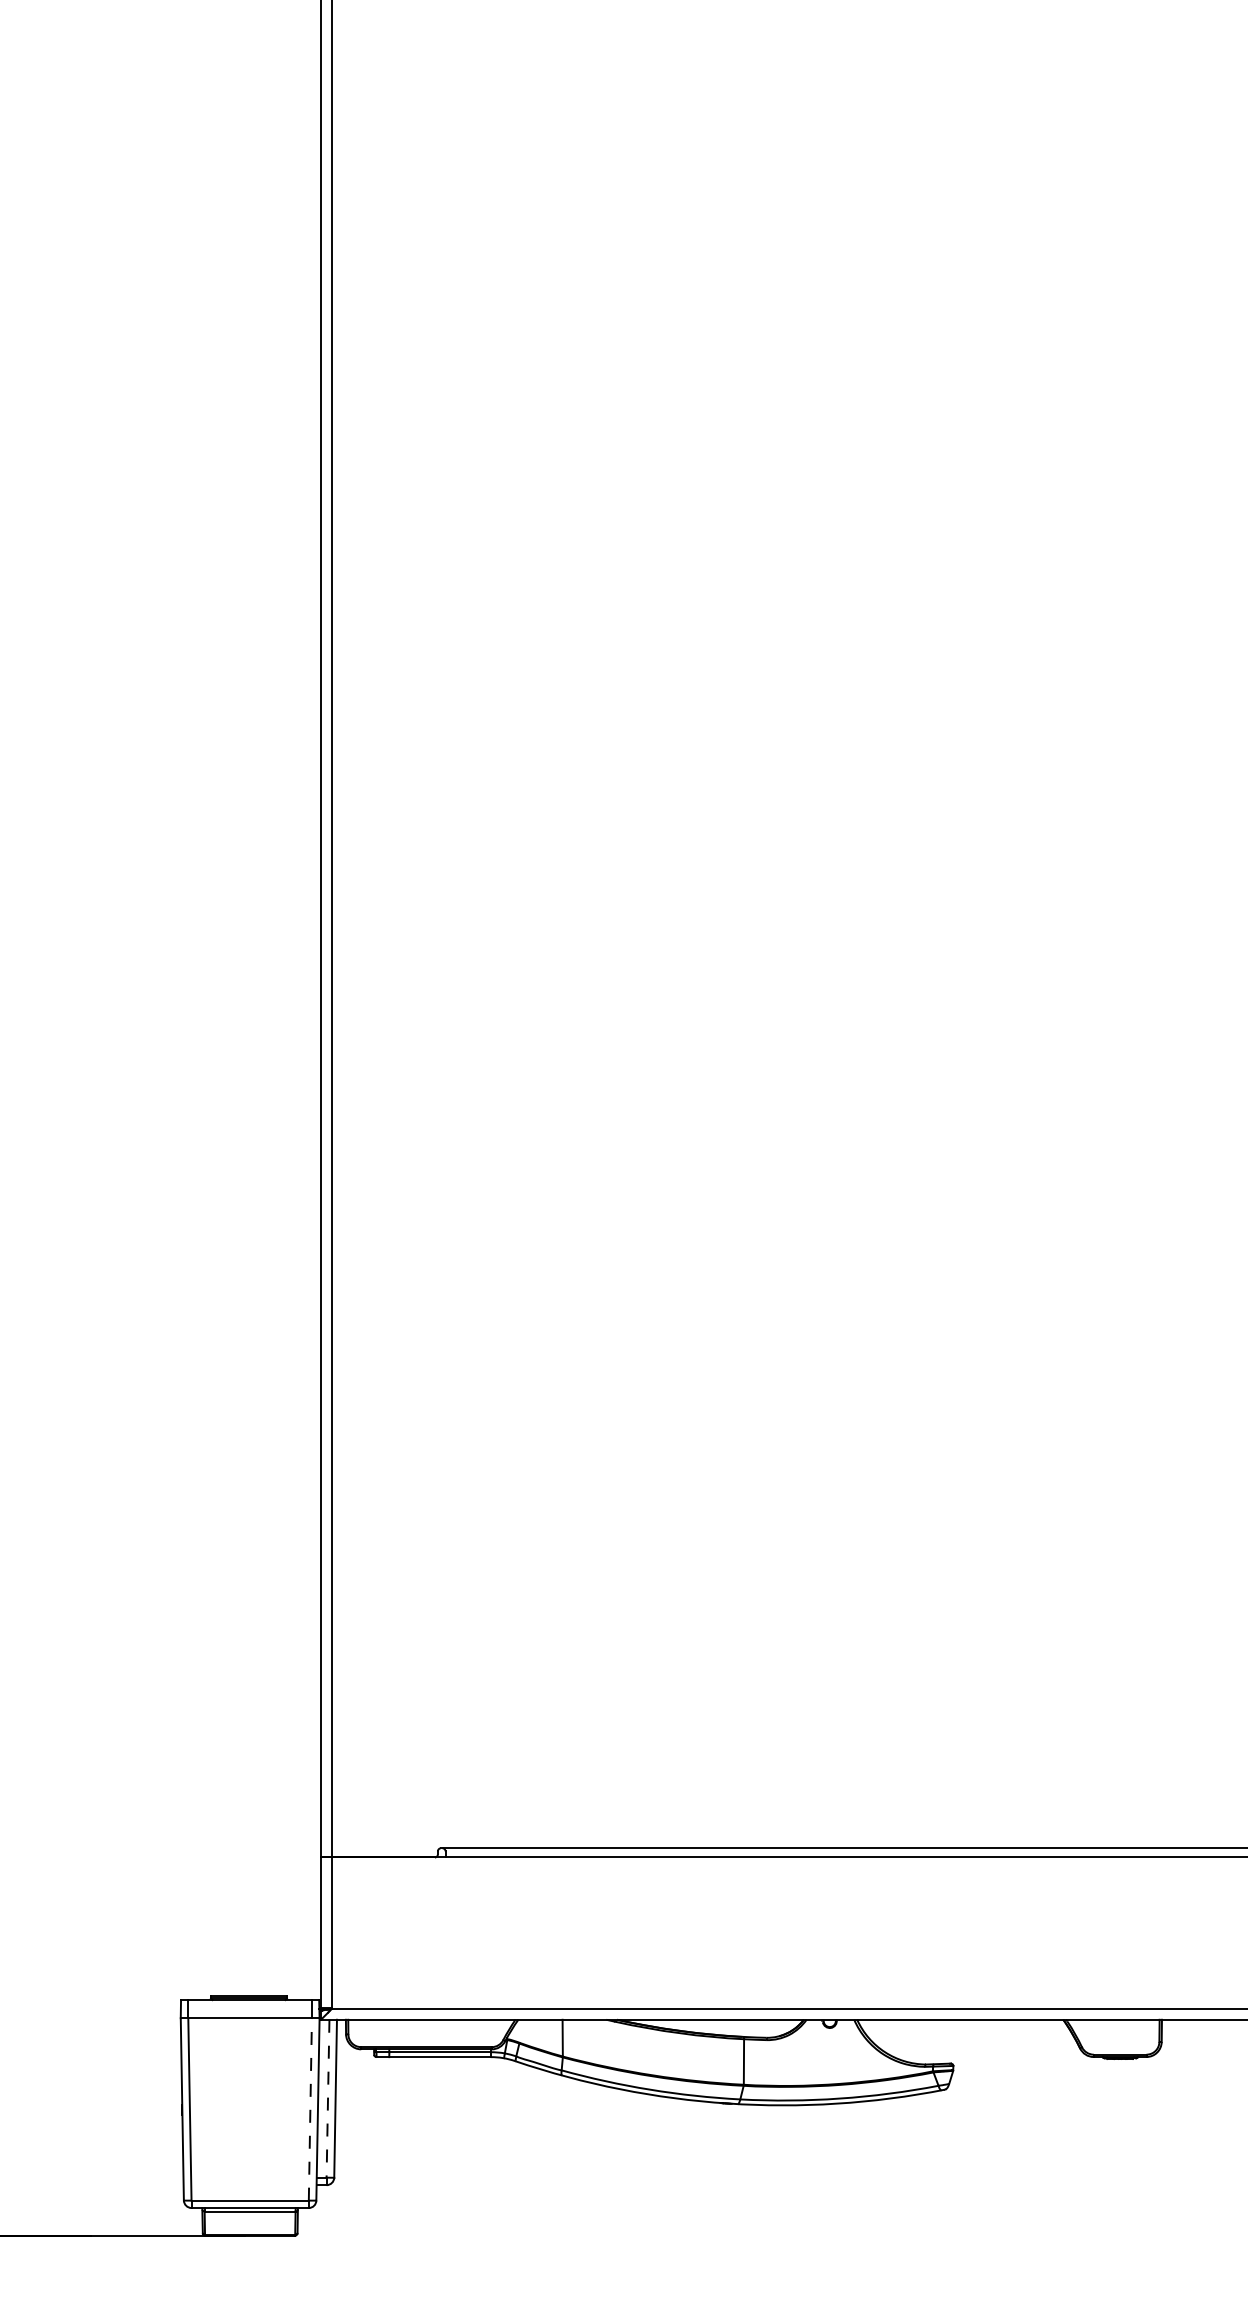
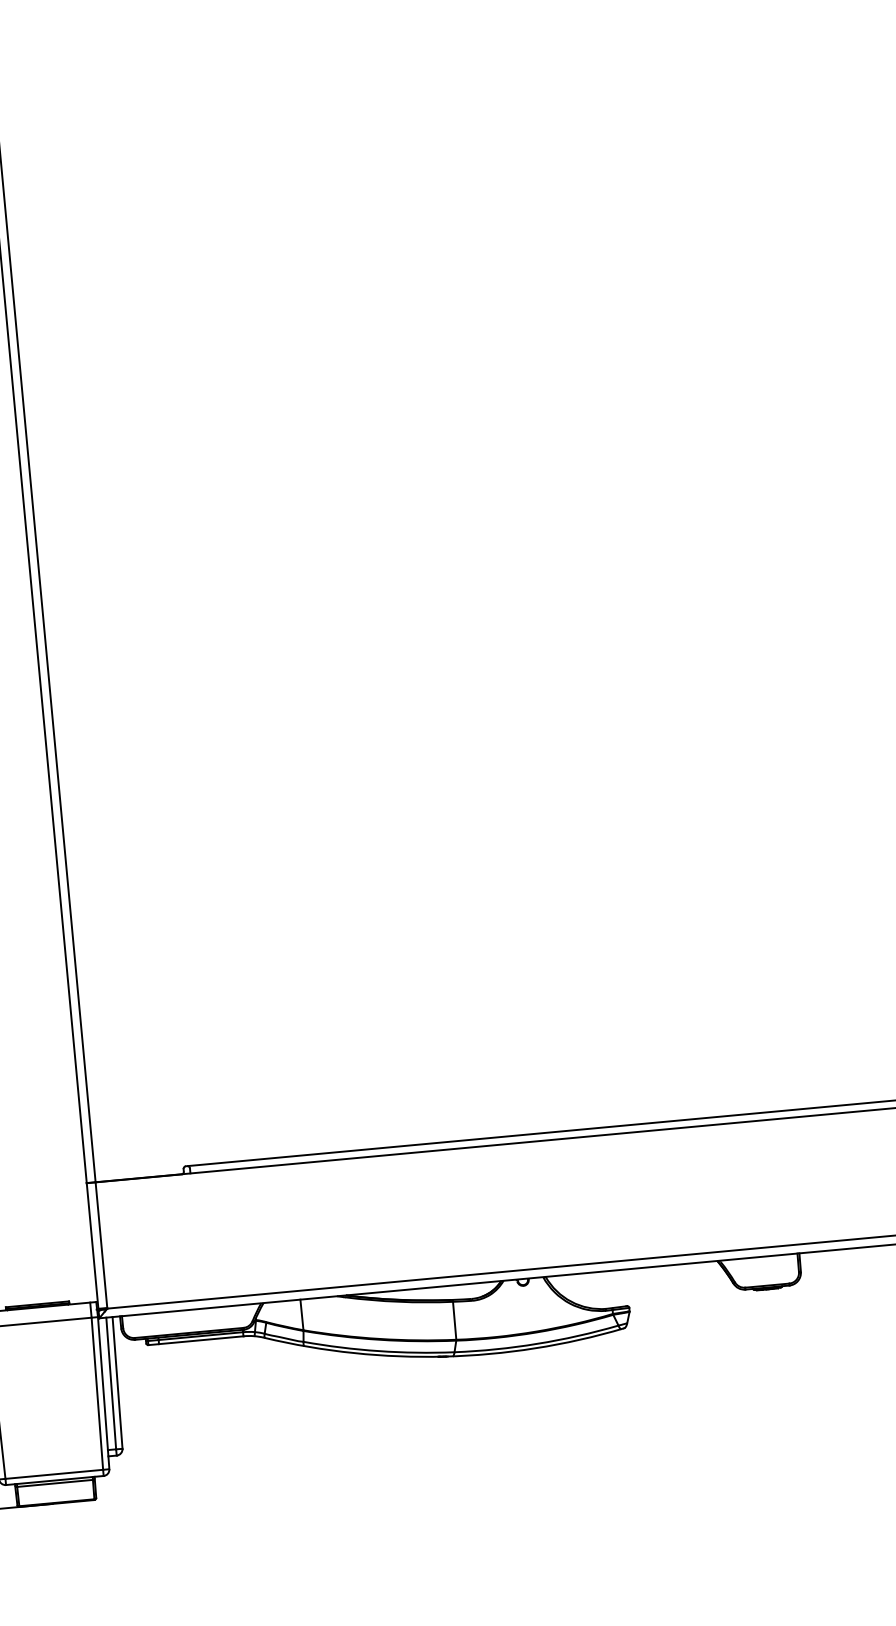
line: (328, 2098) -> (111, 1383), dashed -> solid
line: (310, 2108) -> (97, 1392), dashed -> solid

